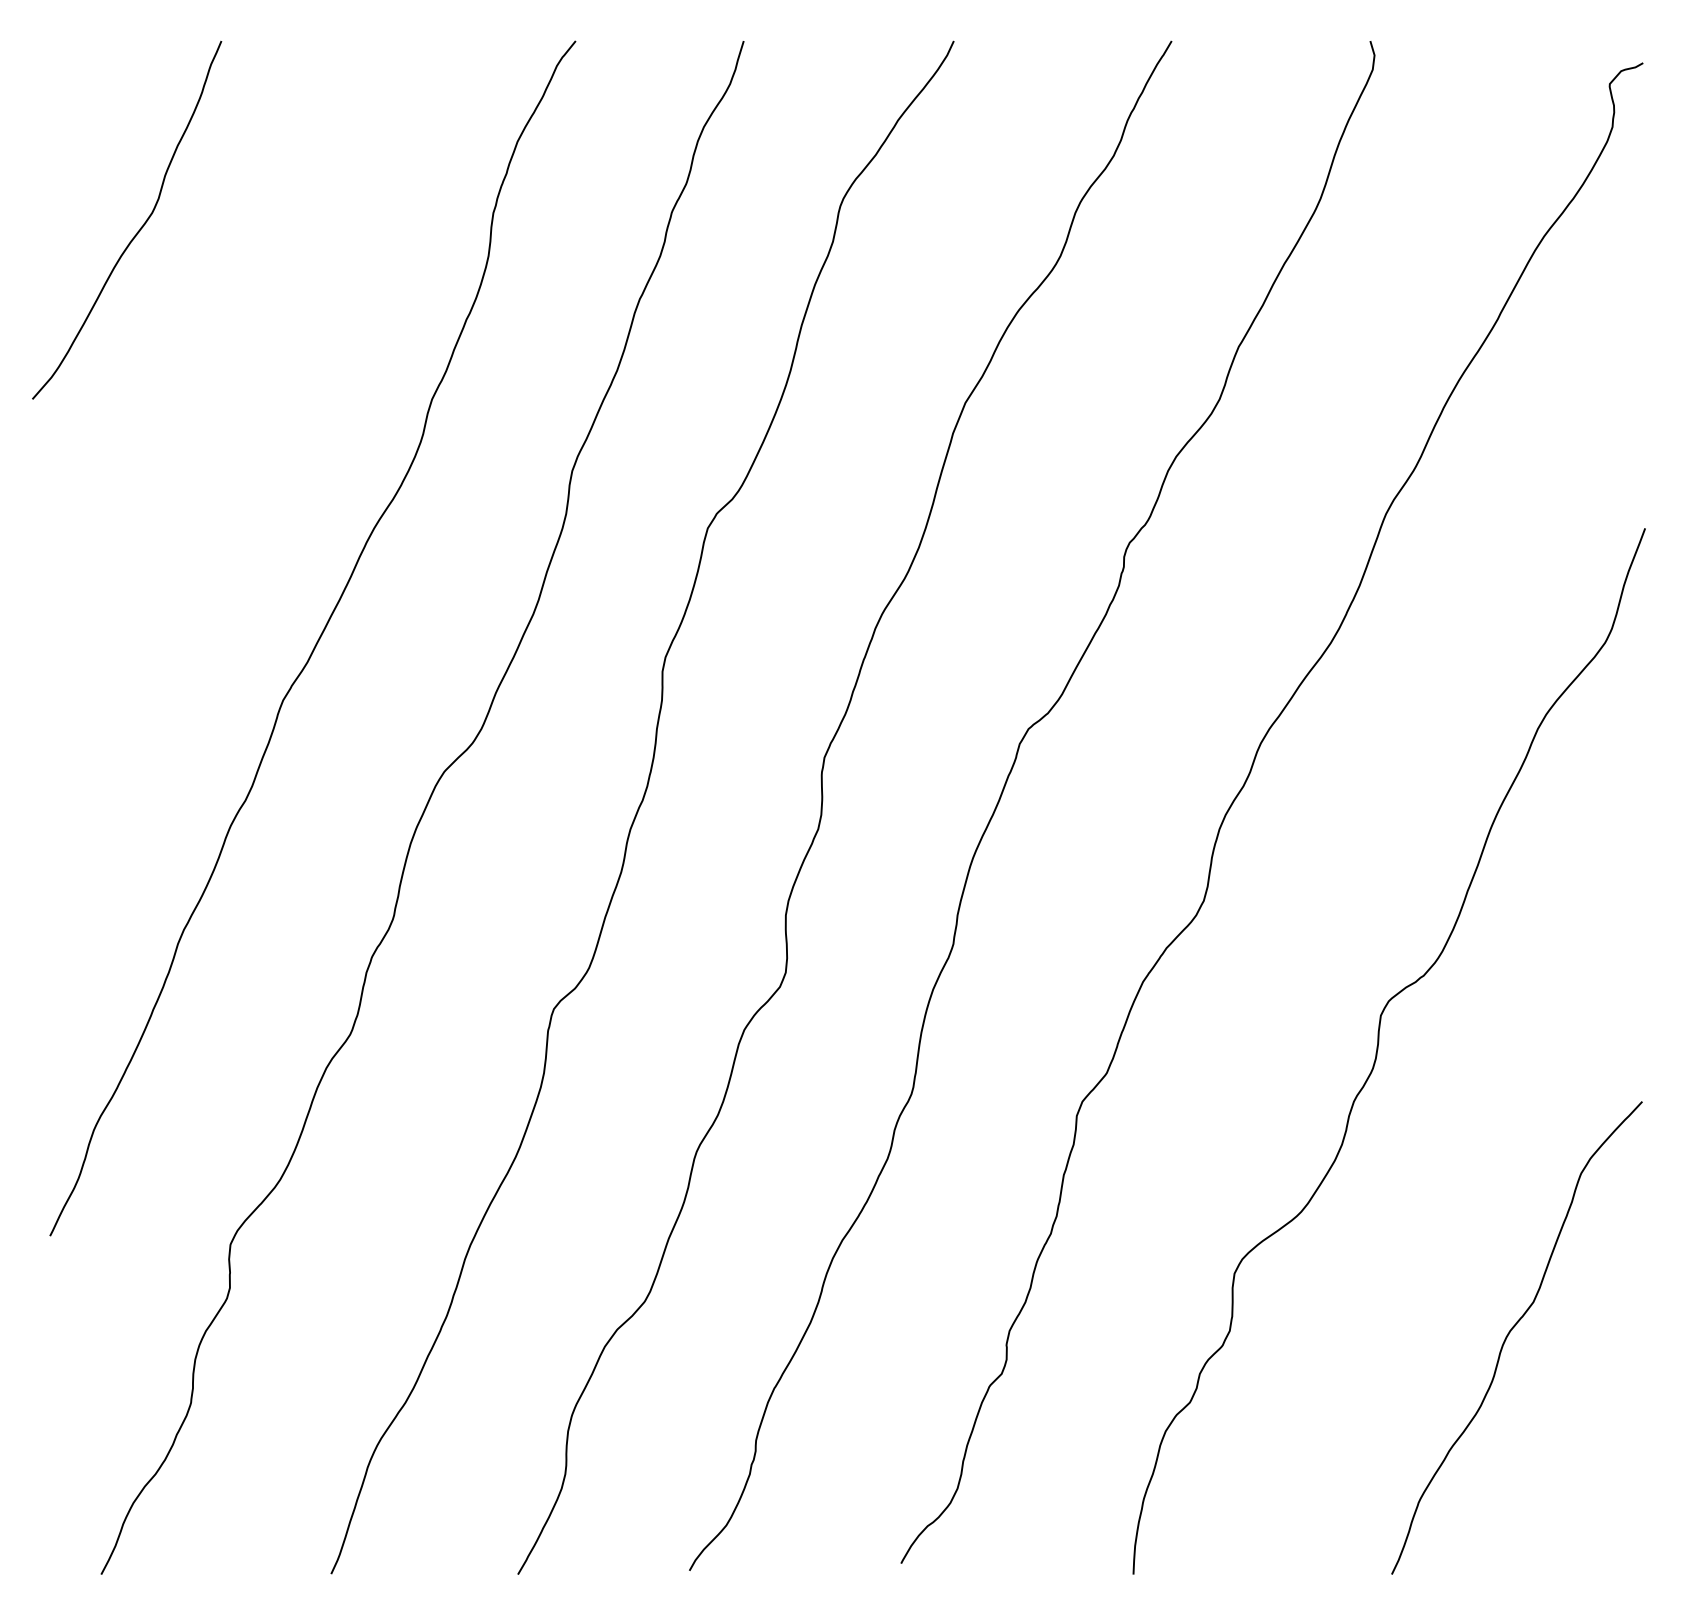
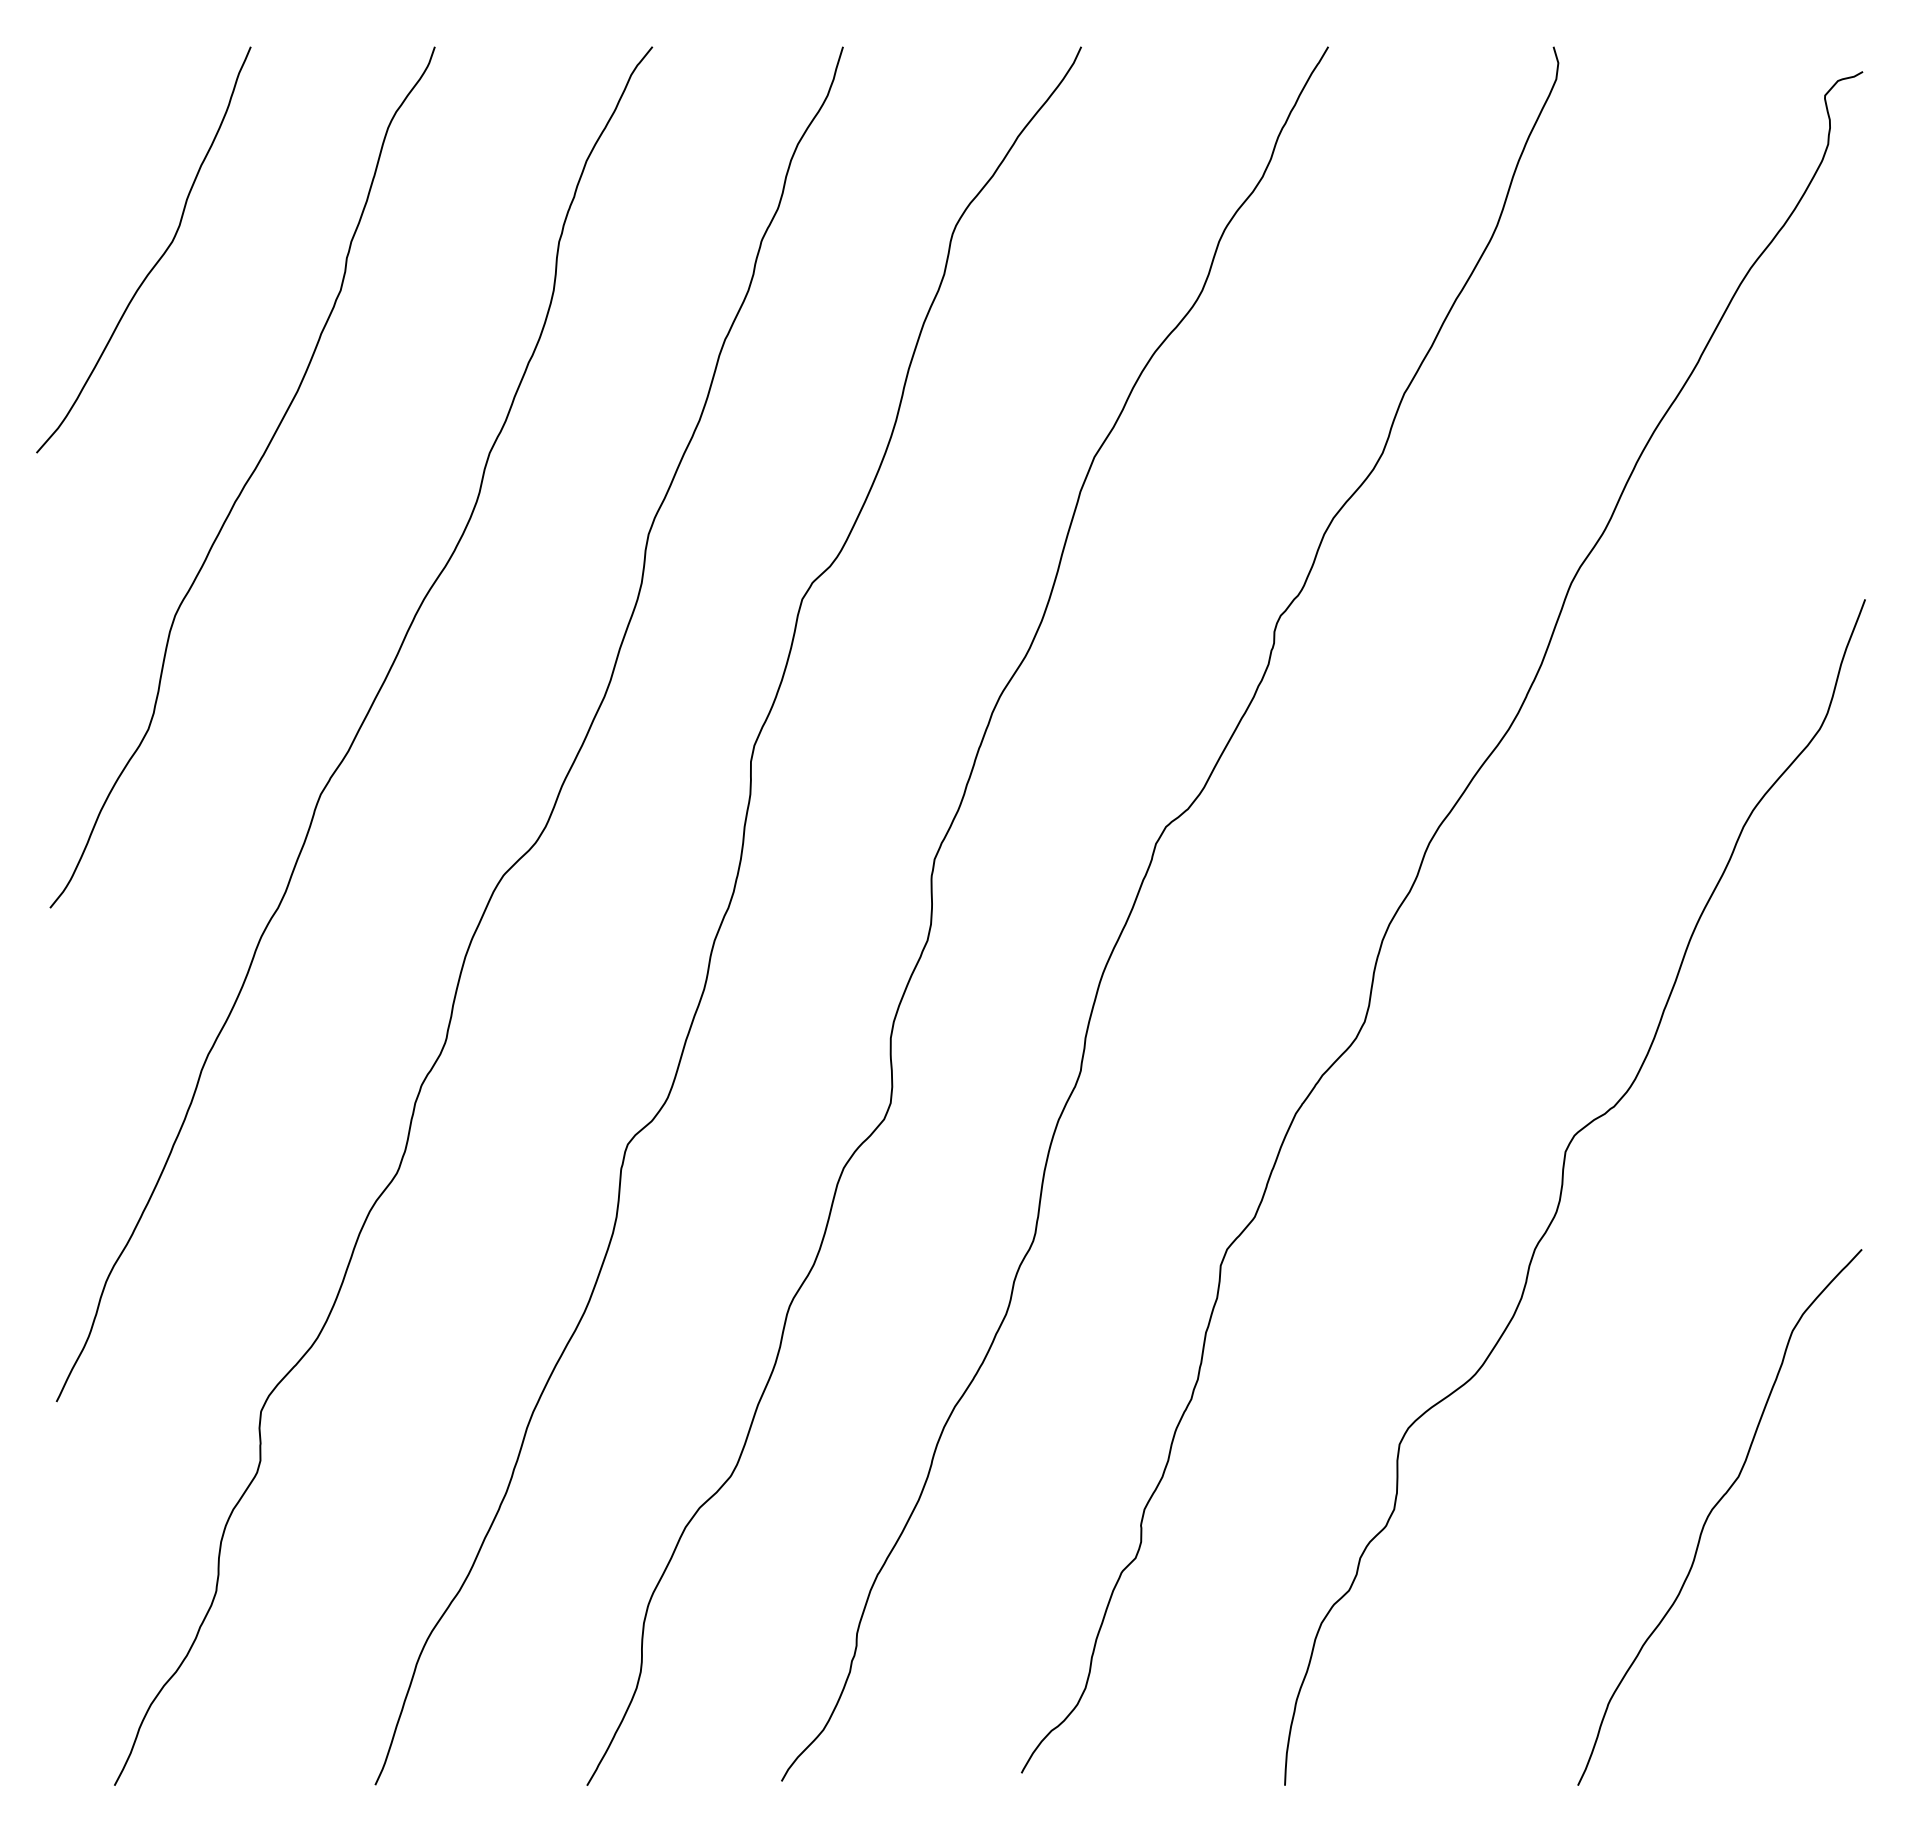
curve: (217, 423) -> (246, 480), added

